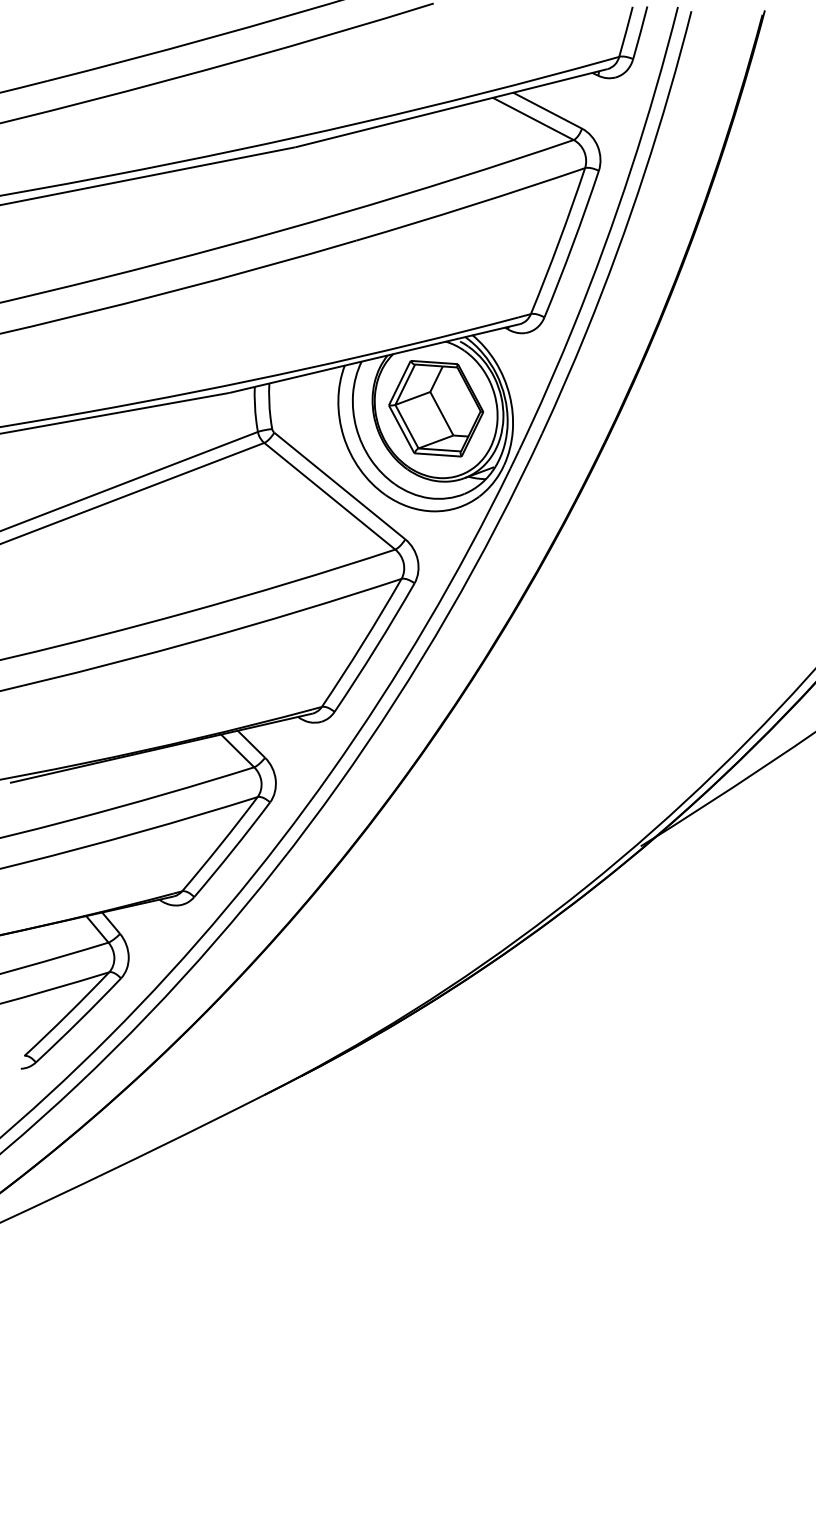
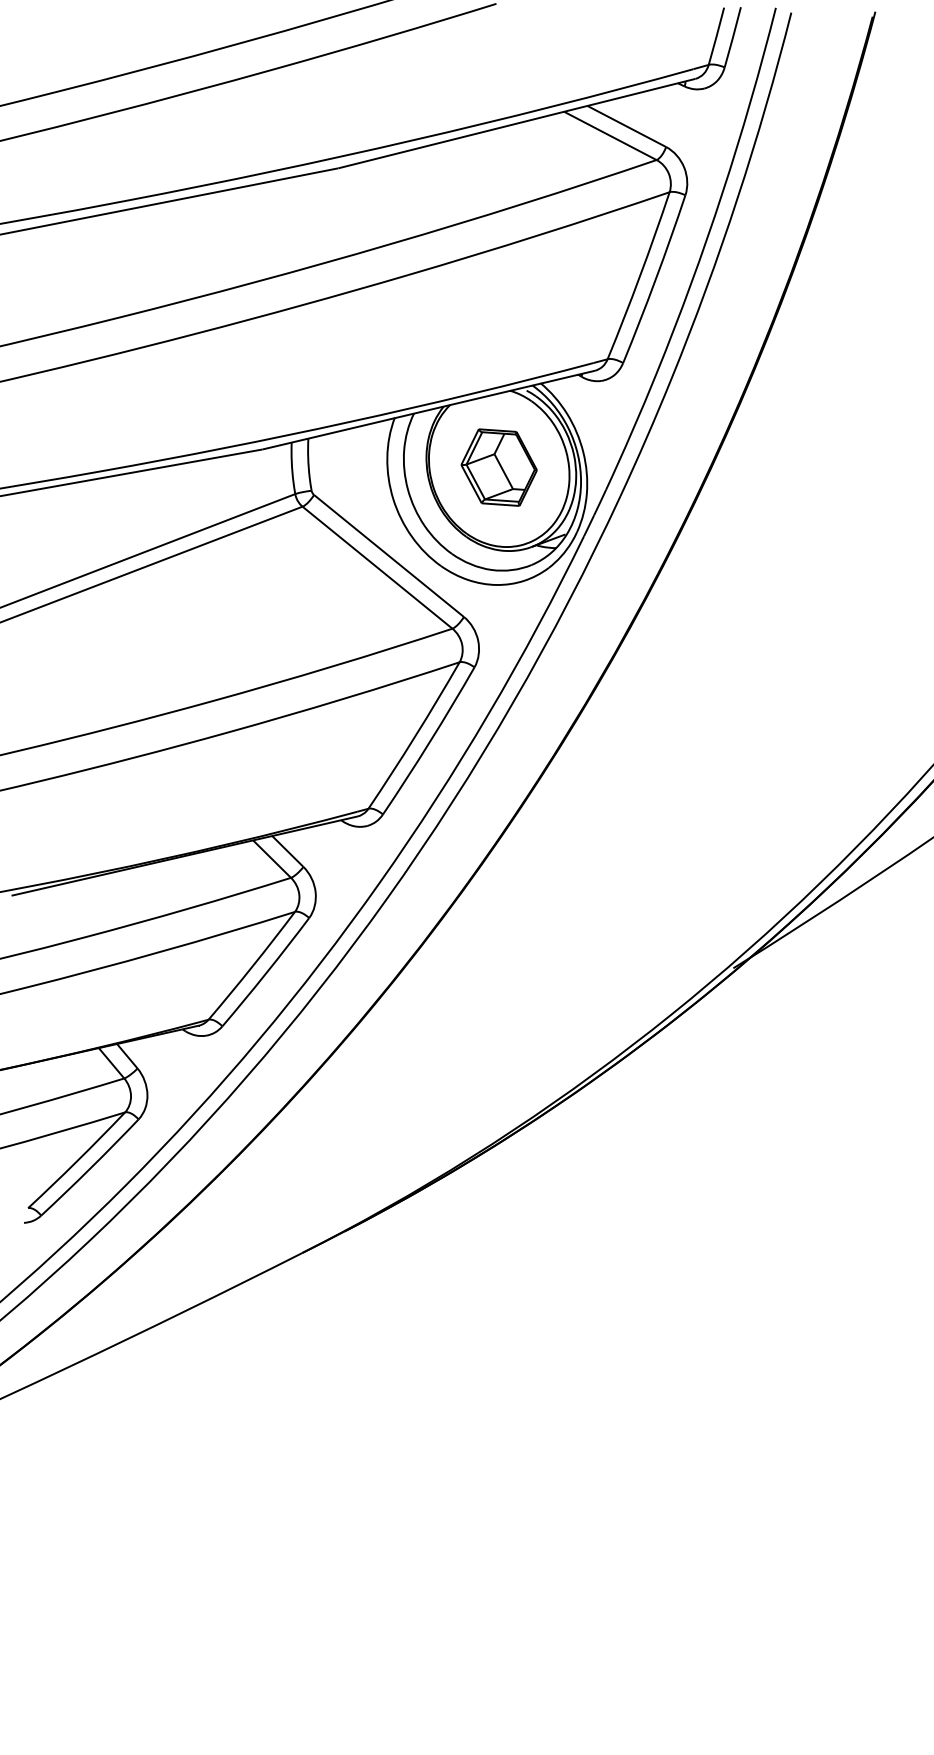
part: (435, 408) -> (498, 467), size x0.7

